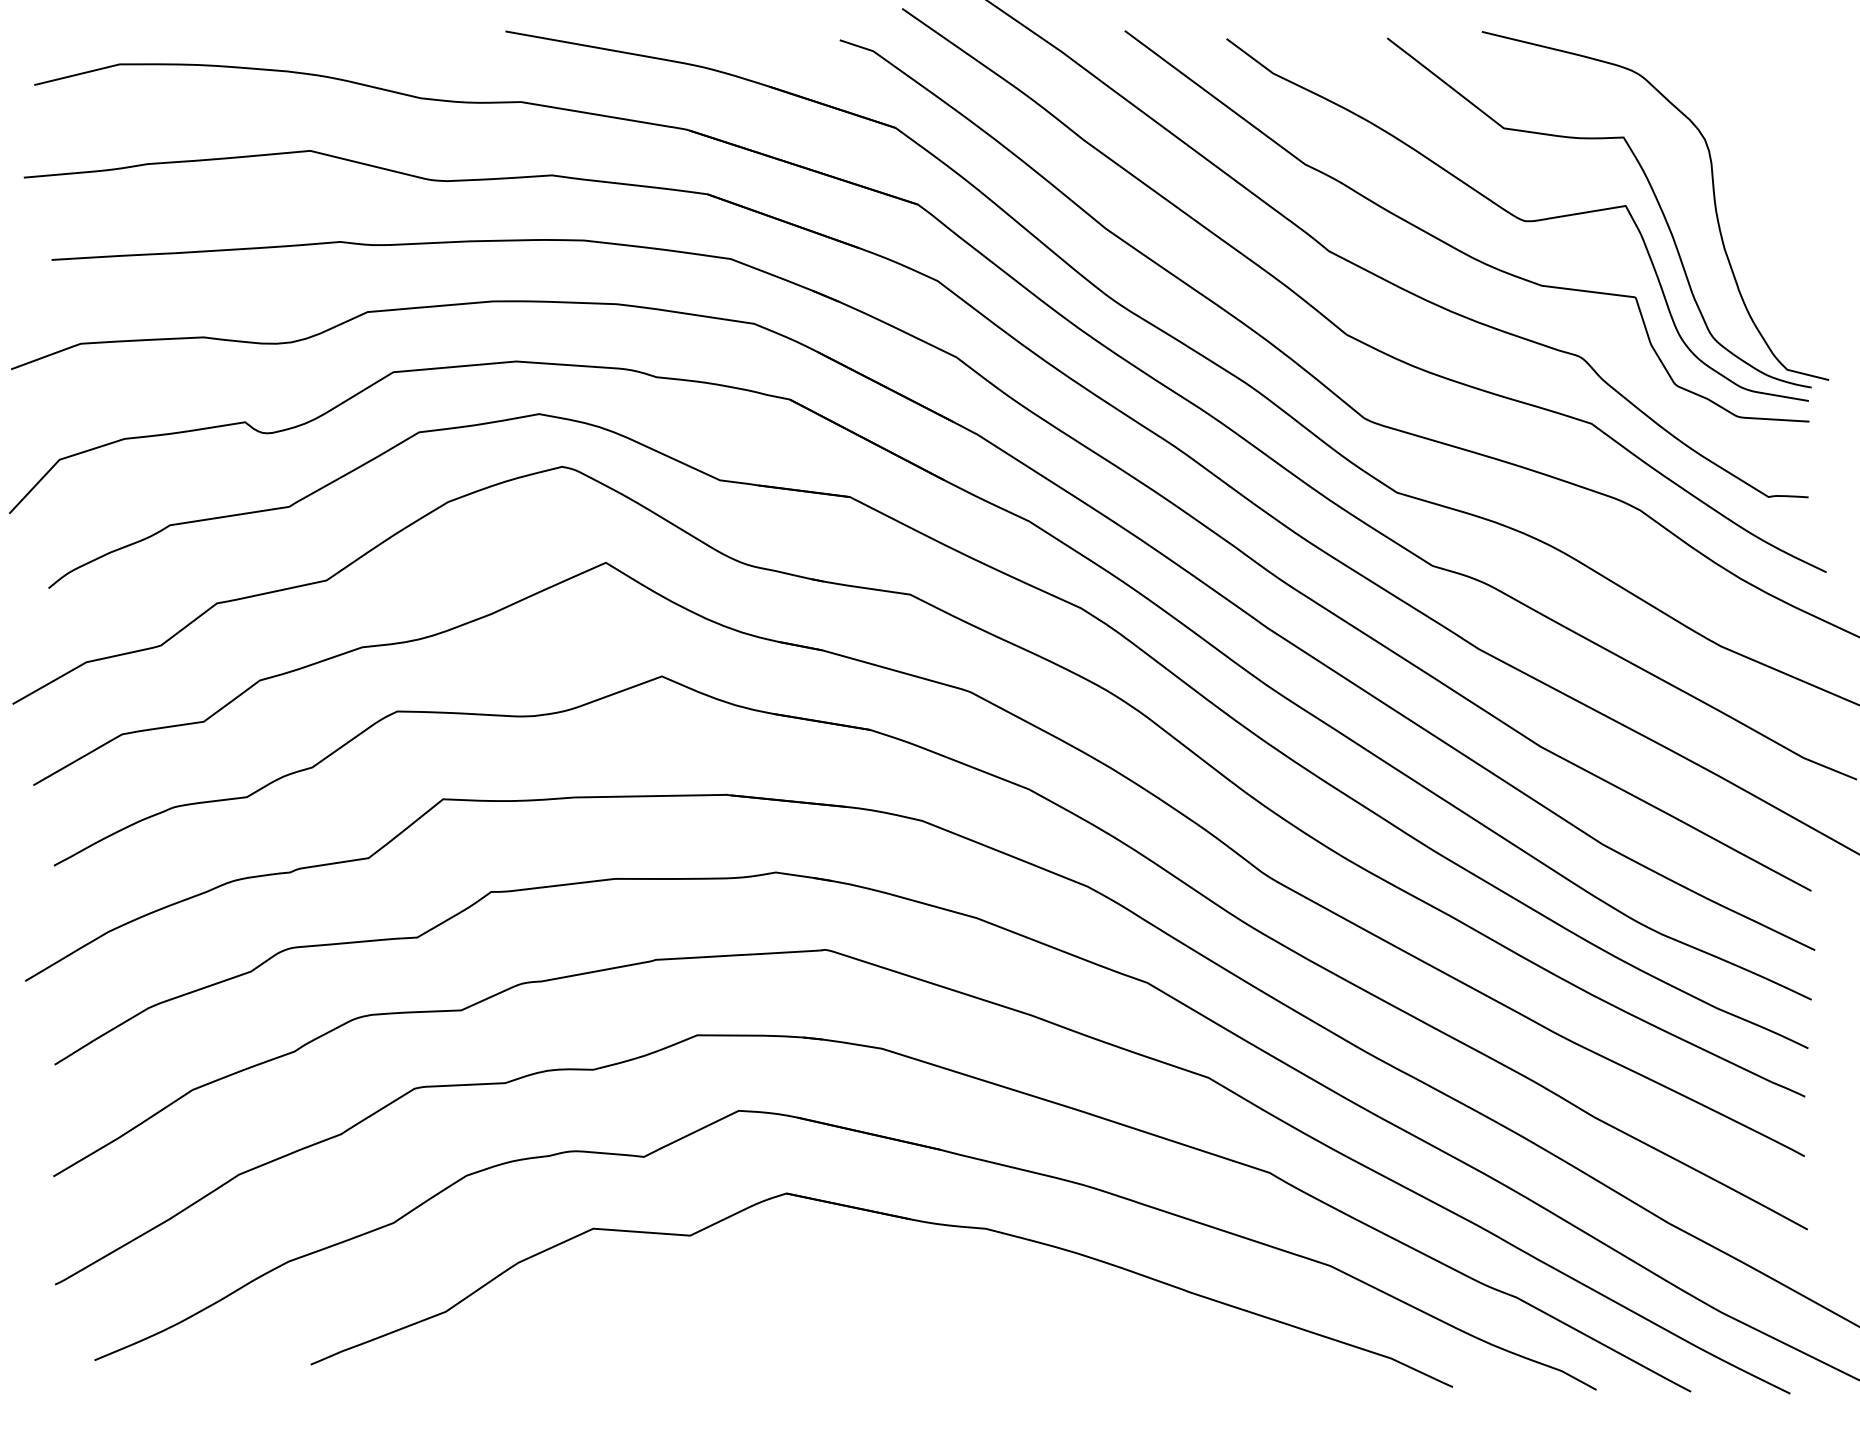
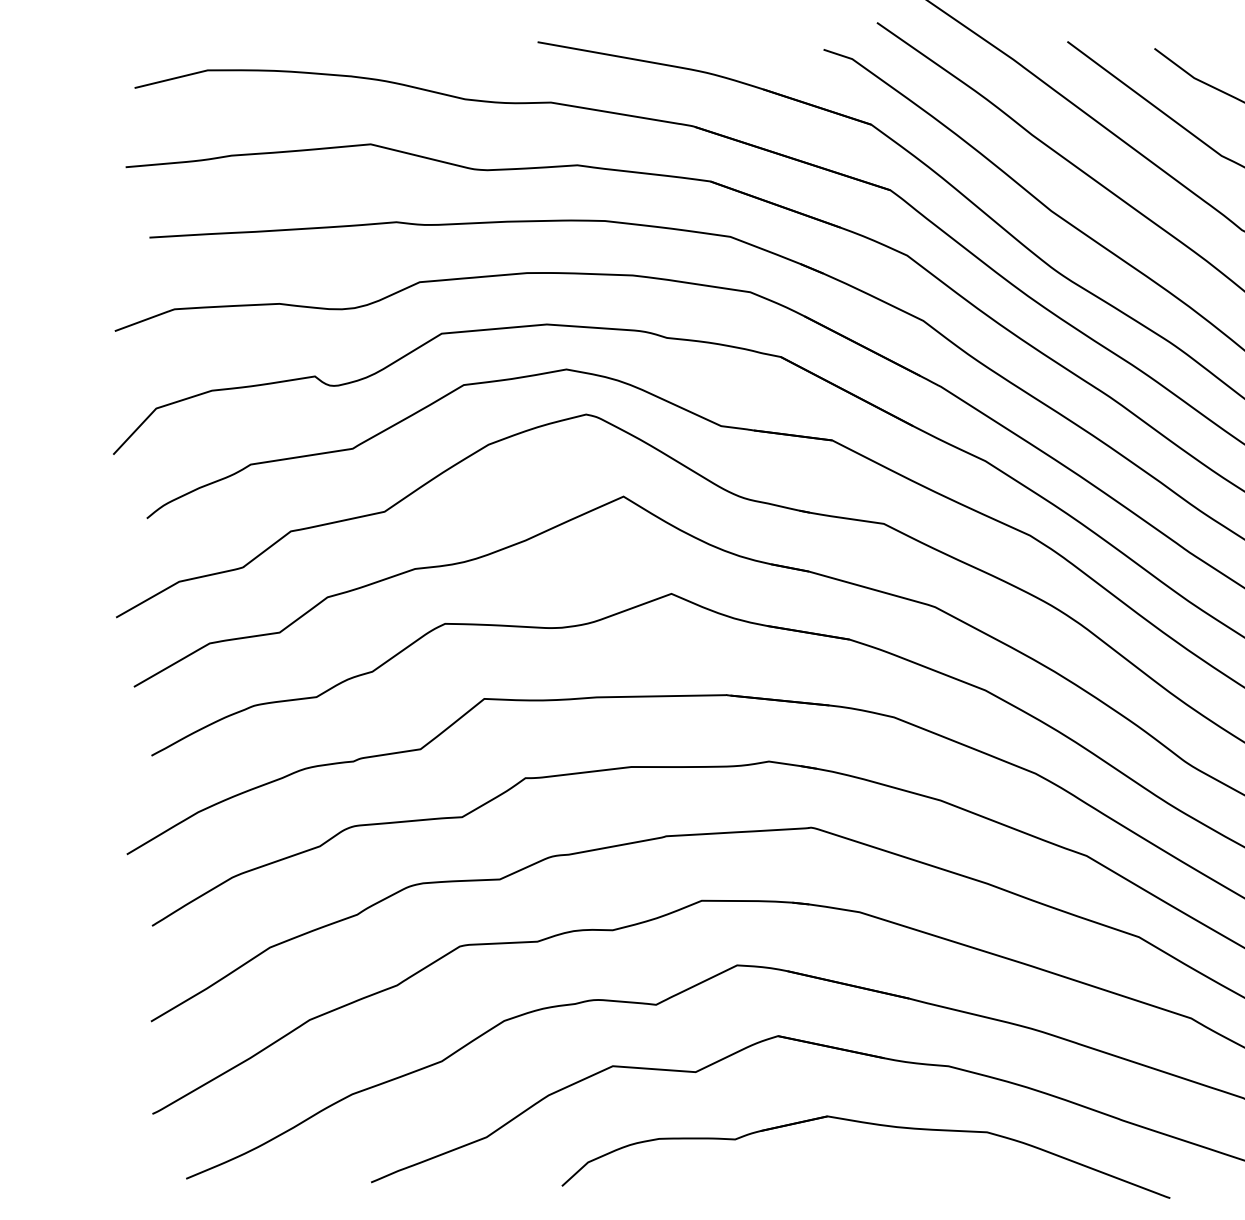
part: (897, 1297) -> (872, 1125), added

